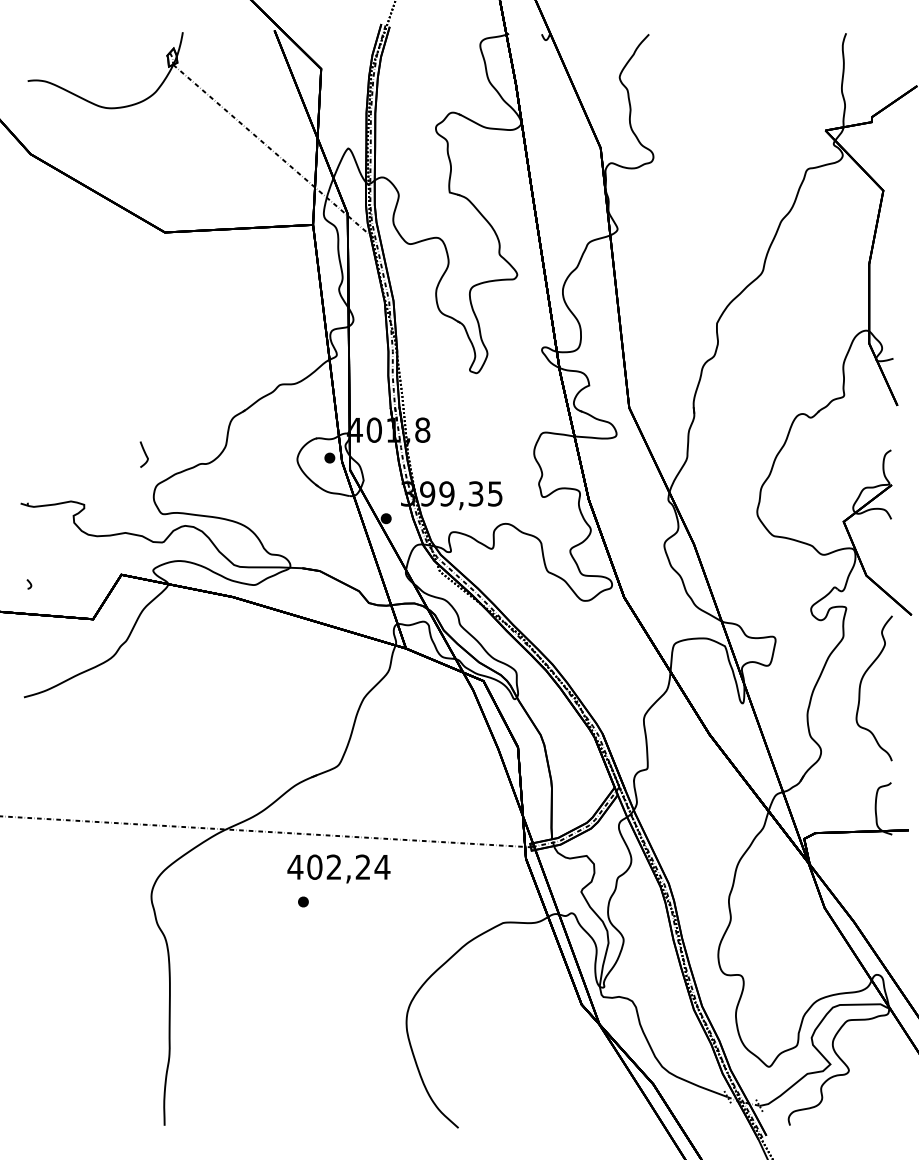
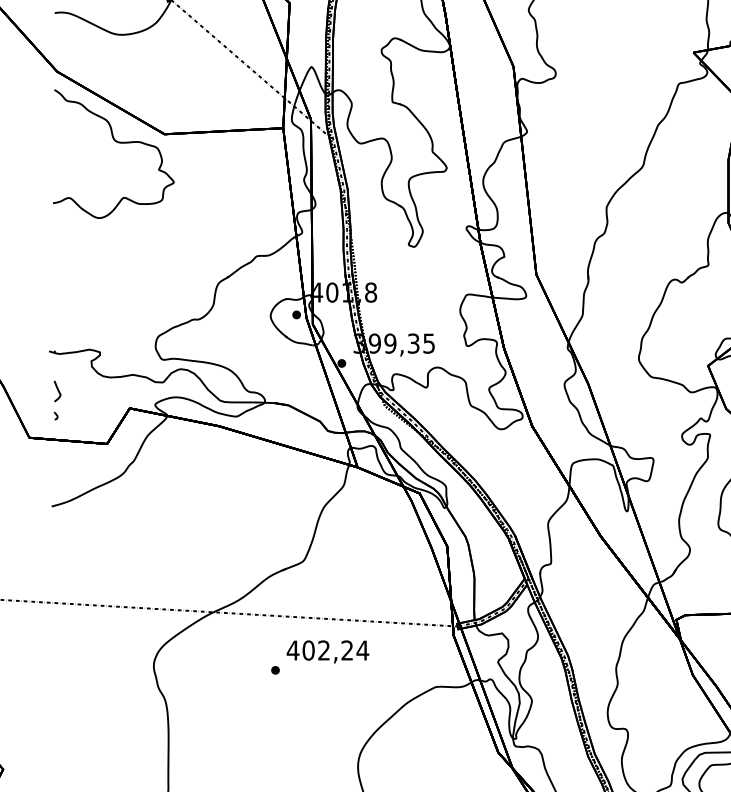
curve: (106, 243) -> (117, 143), added
curve: (144, 454) -> (57, 391), moved
text: (338, 868) -> (327, 651), moved

